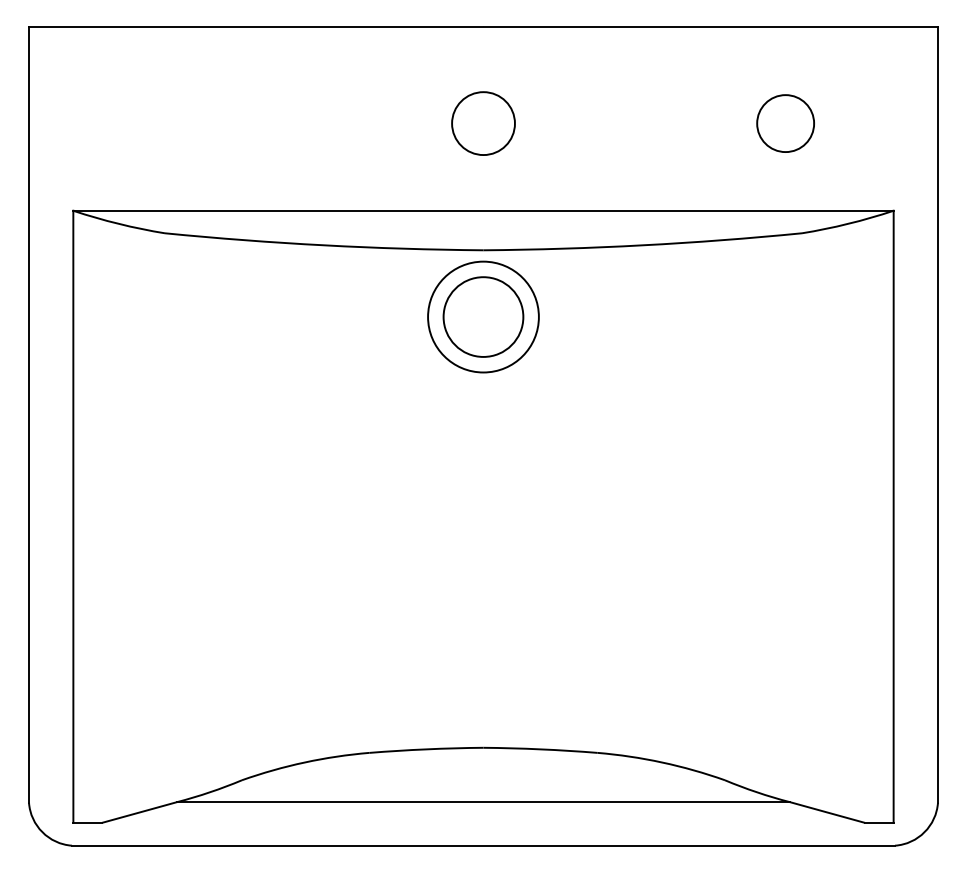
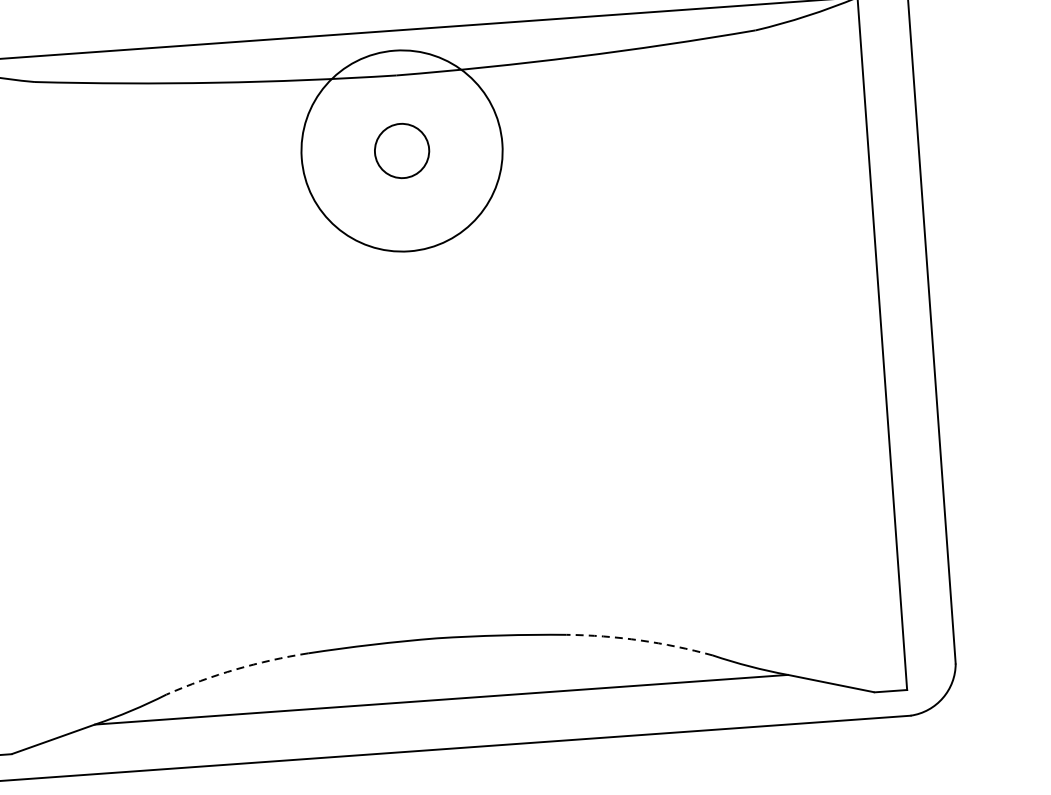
circle: (483, 316) -> (402, 150), size x0.6
circle: (483, 316) -> (402, 150), size x1.6
arc: (304, 762) -> (235, 669), solid -> dashed
arc: (662, 762) -> (640, 640), solid -> dashed

